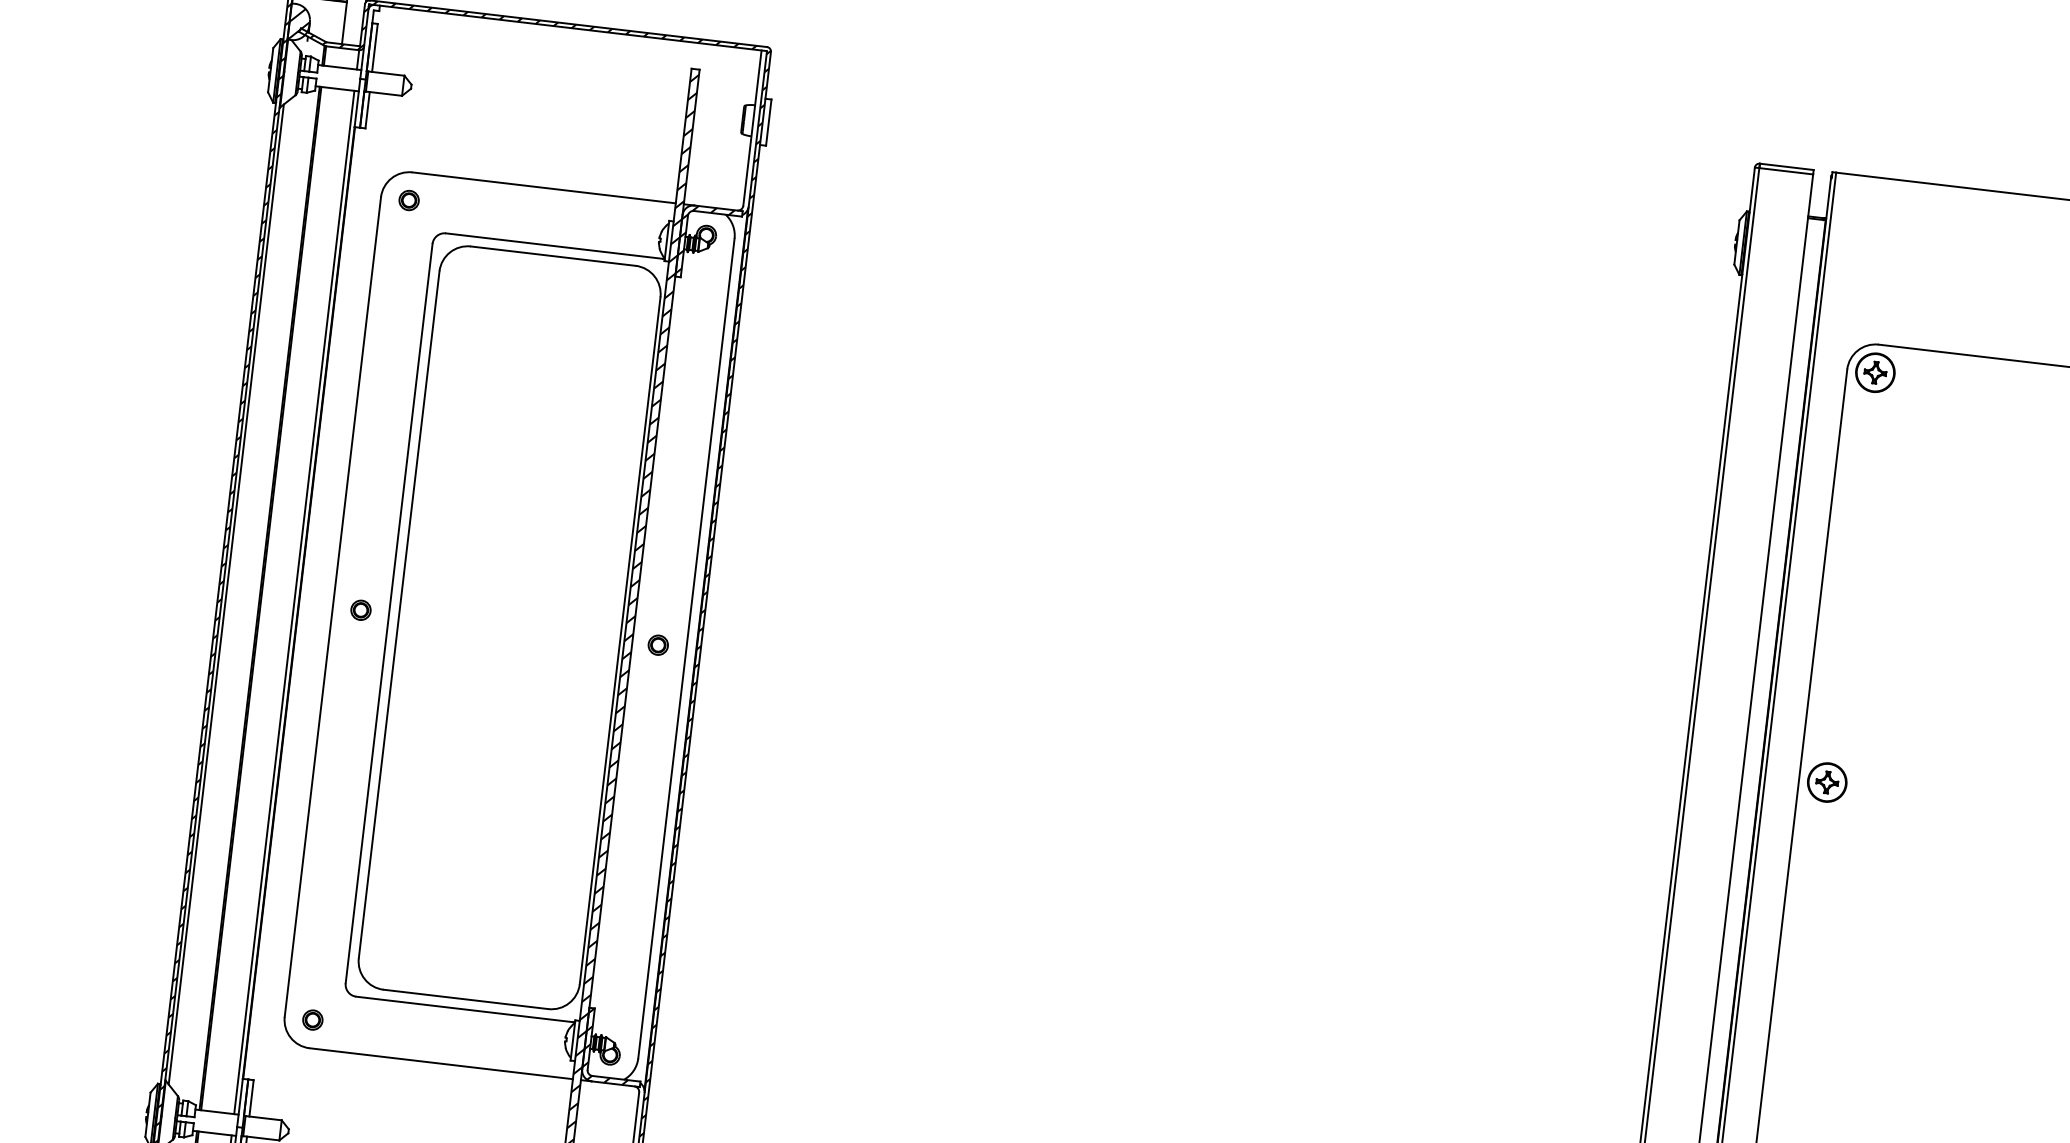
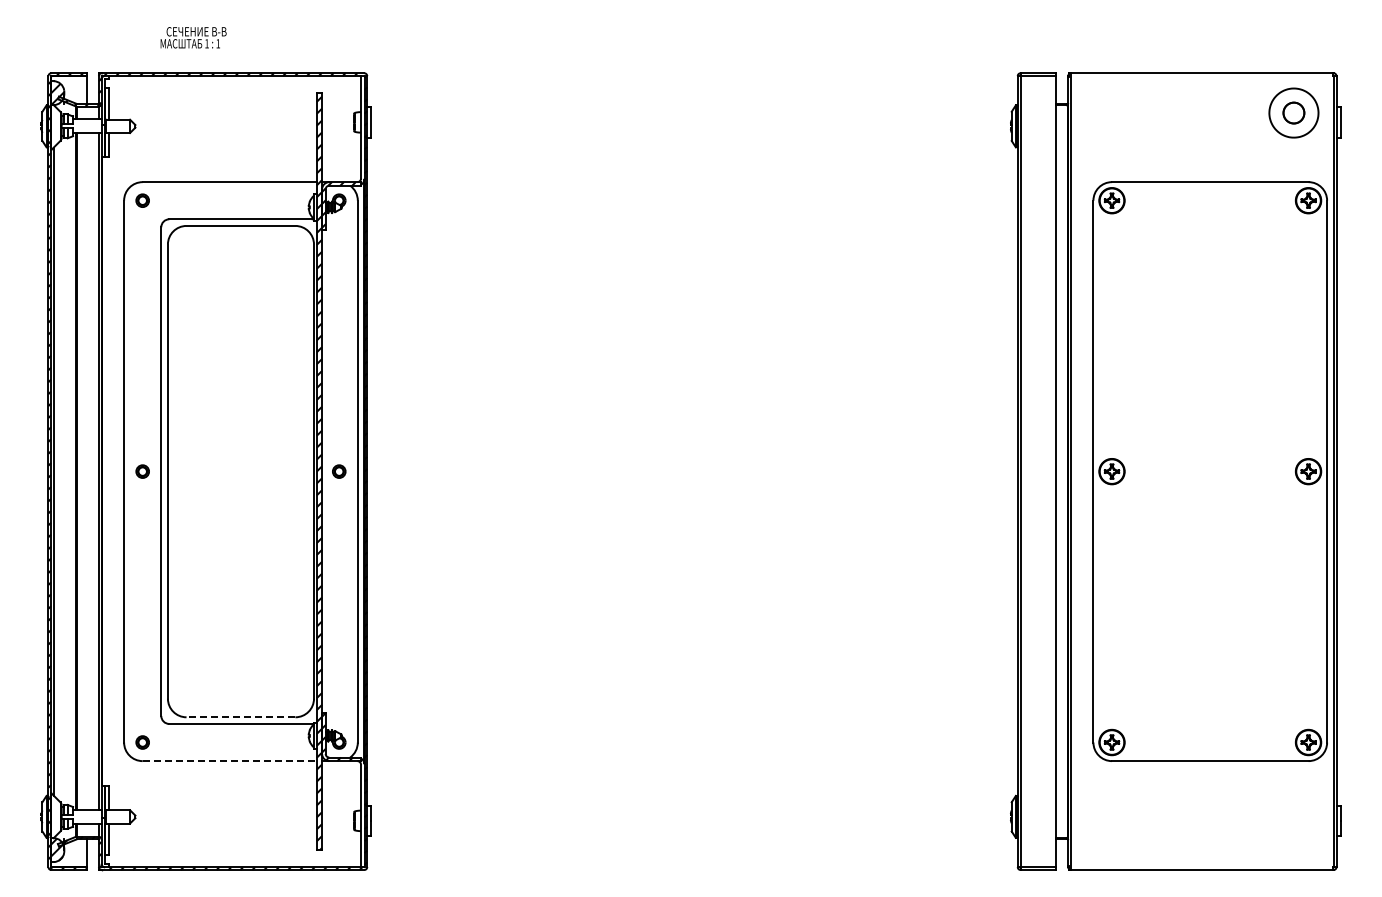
line: (465, 999) -> (240, 717), solid -> dashed
line: (442, 1064) -> (230, 761), solid -> dashed

